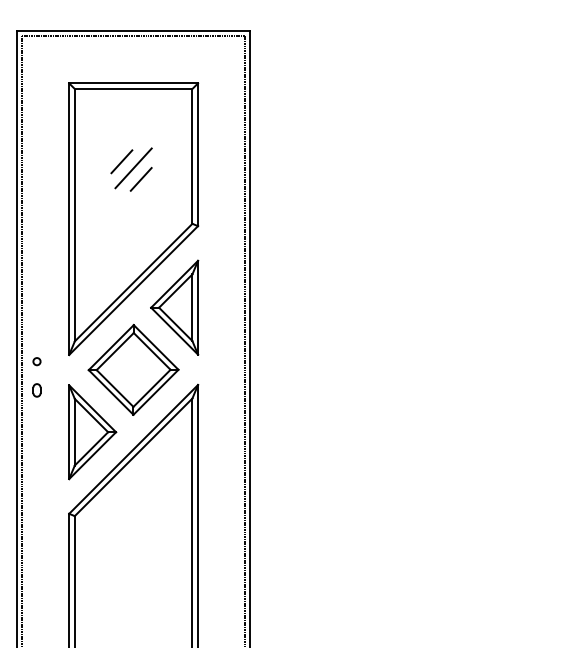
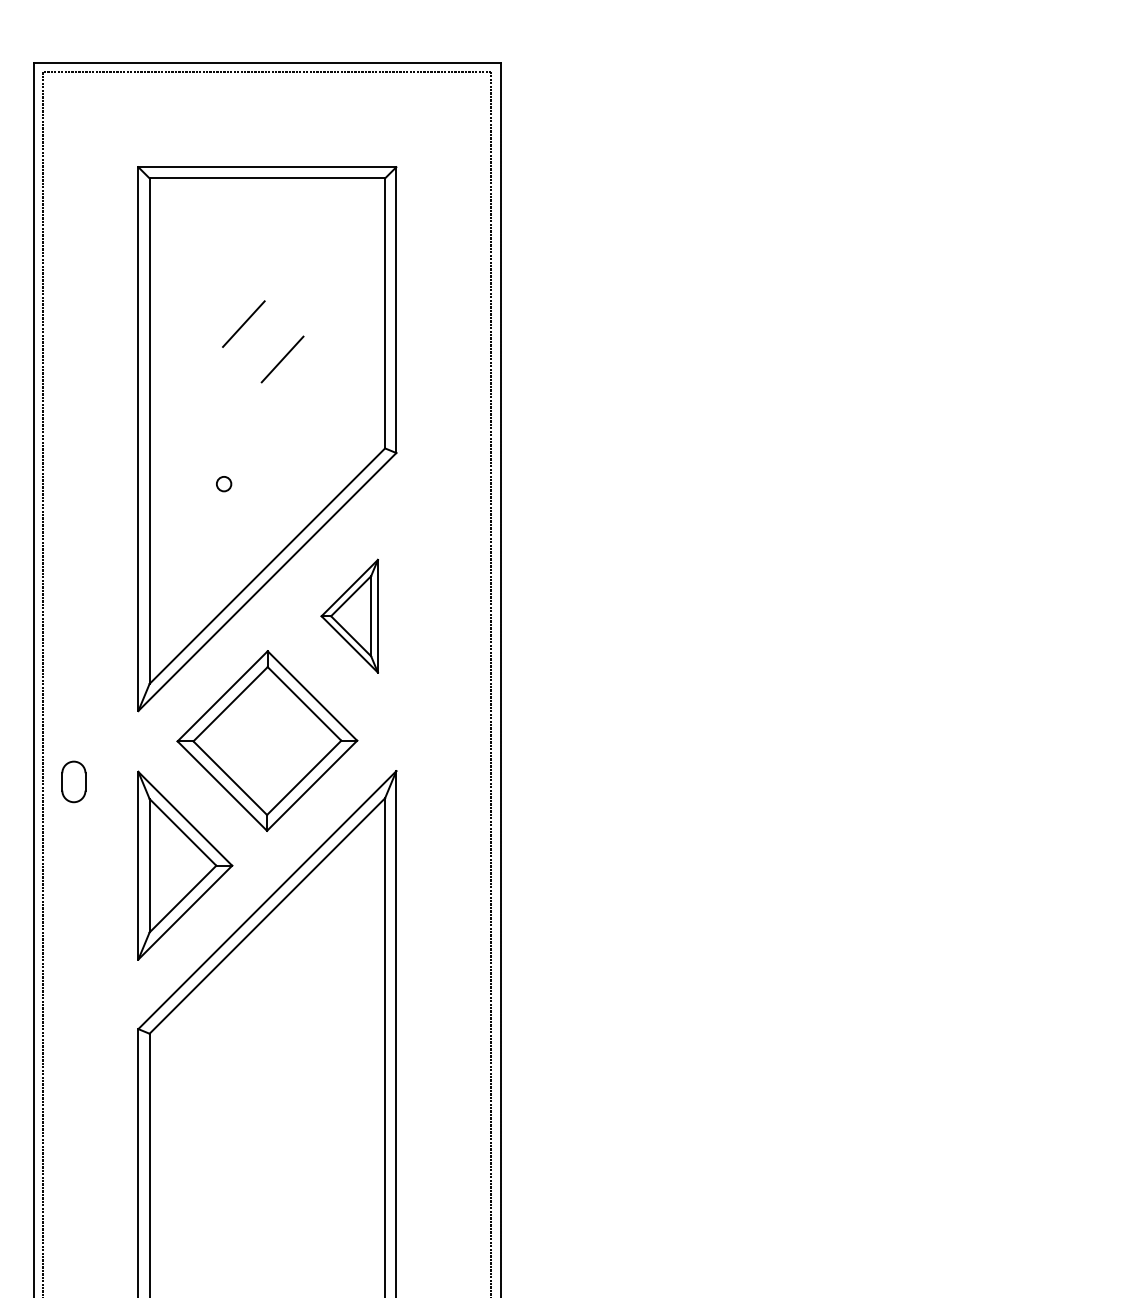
line: (133, 168) -> (267, 337), removed
part: (174, 307) -> (349, 615), size x0.6
circle: (36, 361) -> (223, 483), moved
part: (36, 390) -> (72, 782), size x1.6

